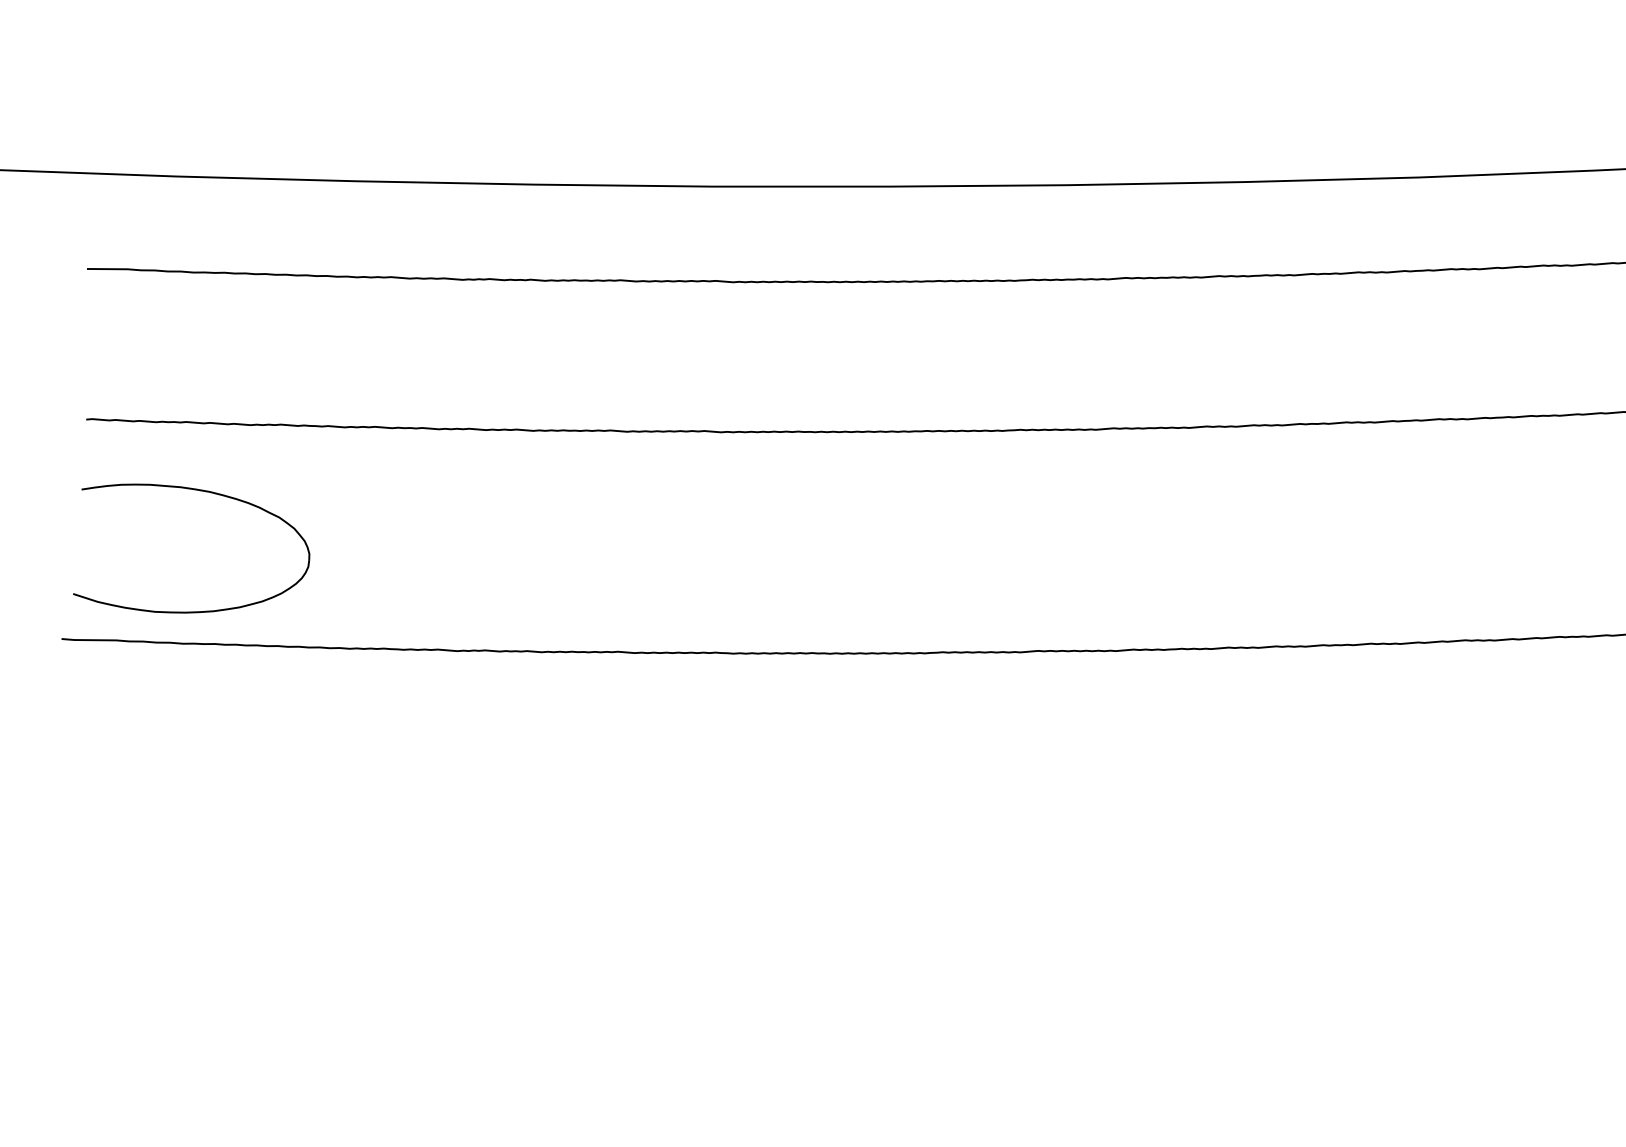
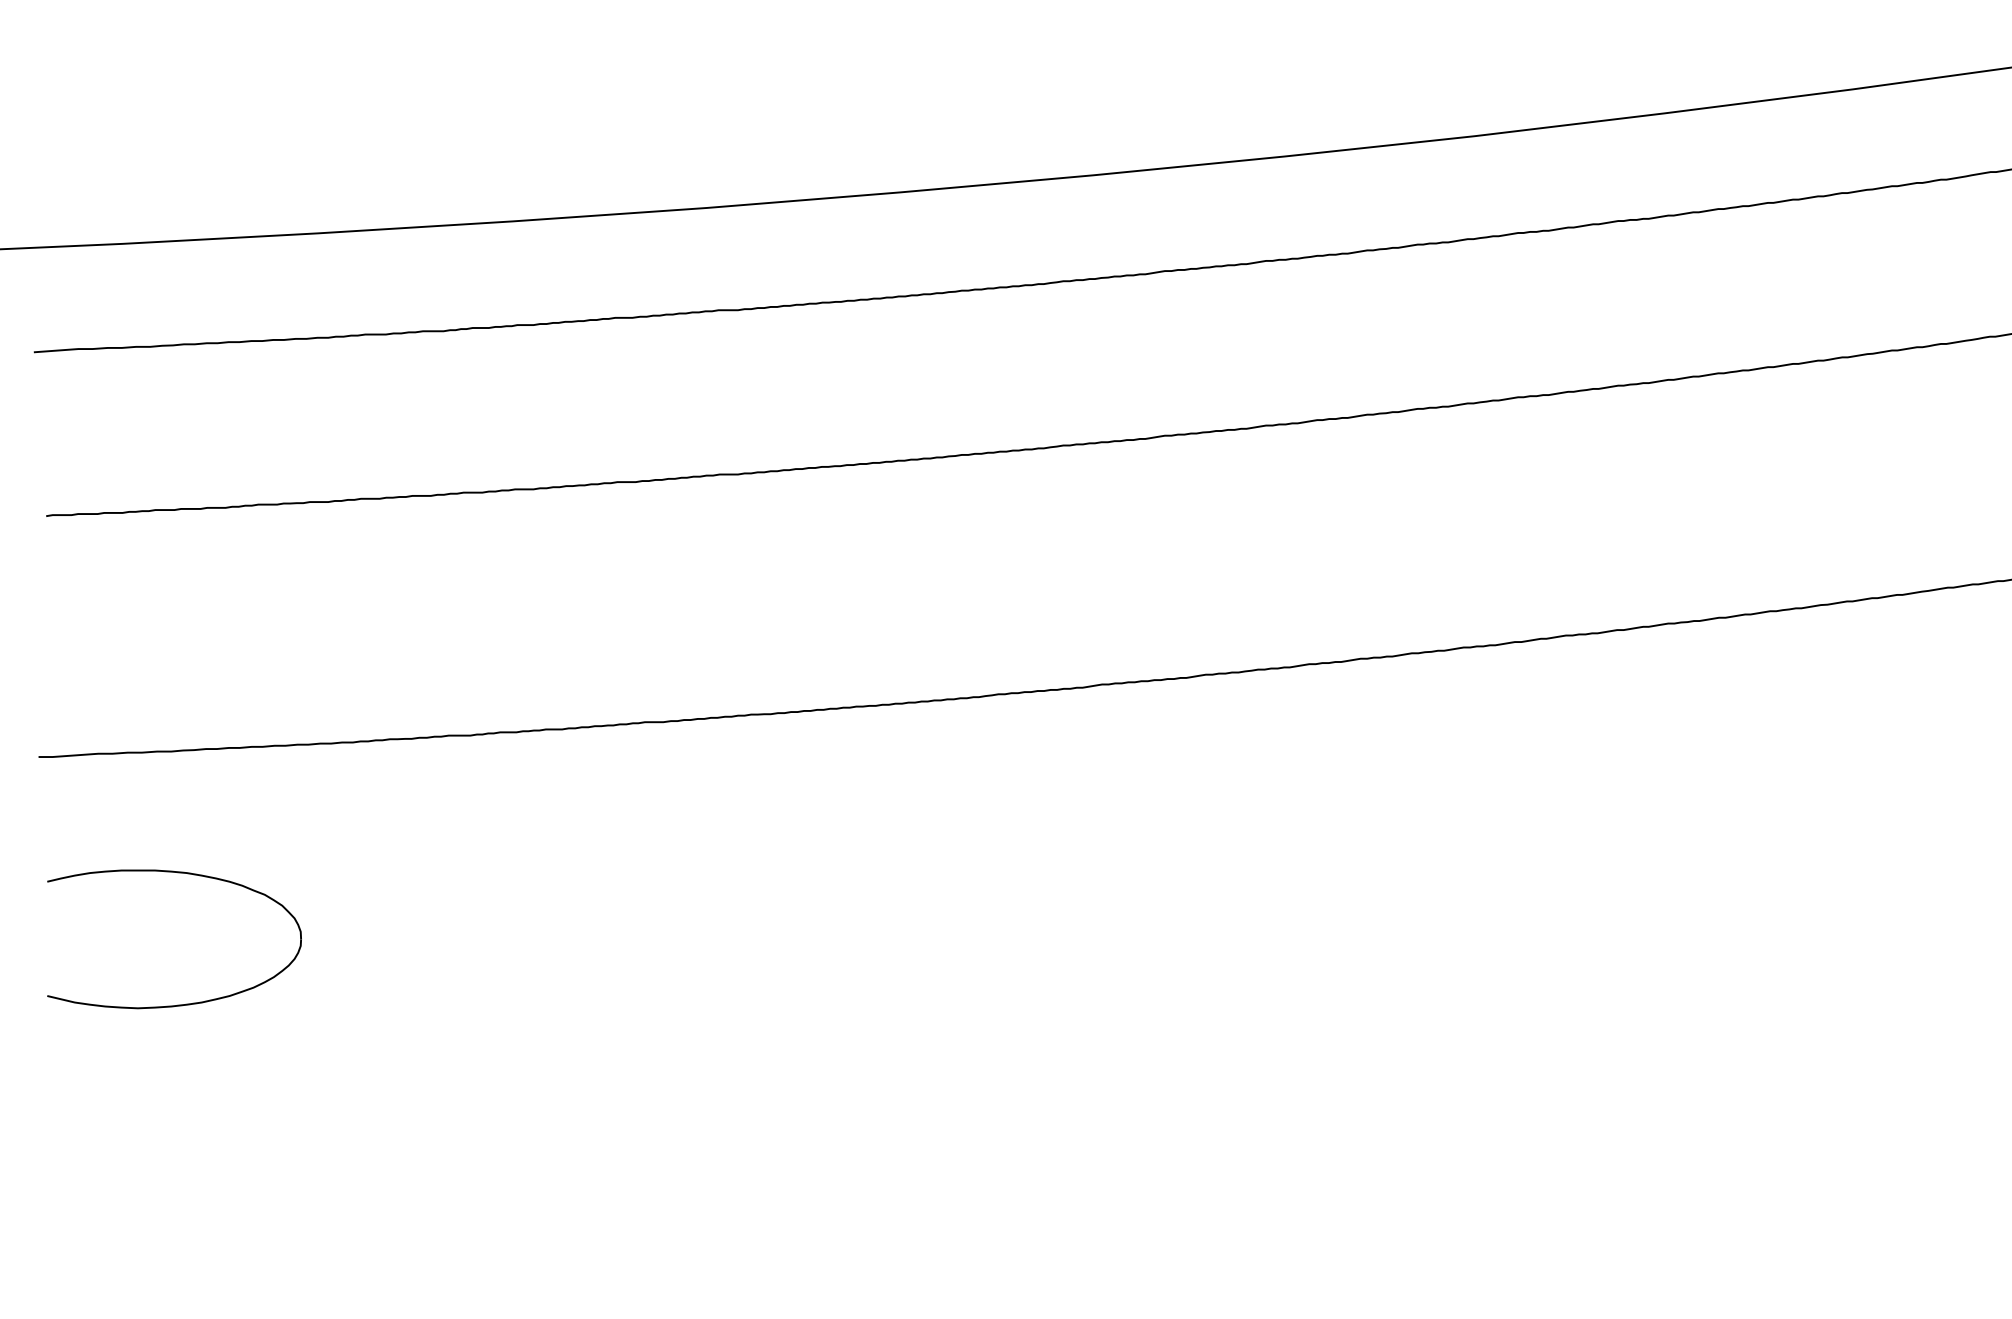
part: (191, 611) -> (177, 1004), moved

